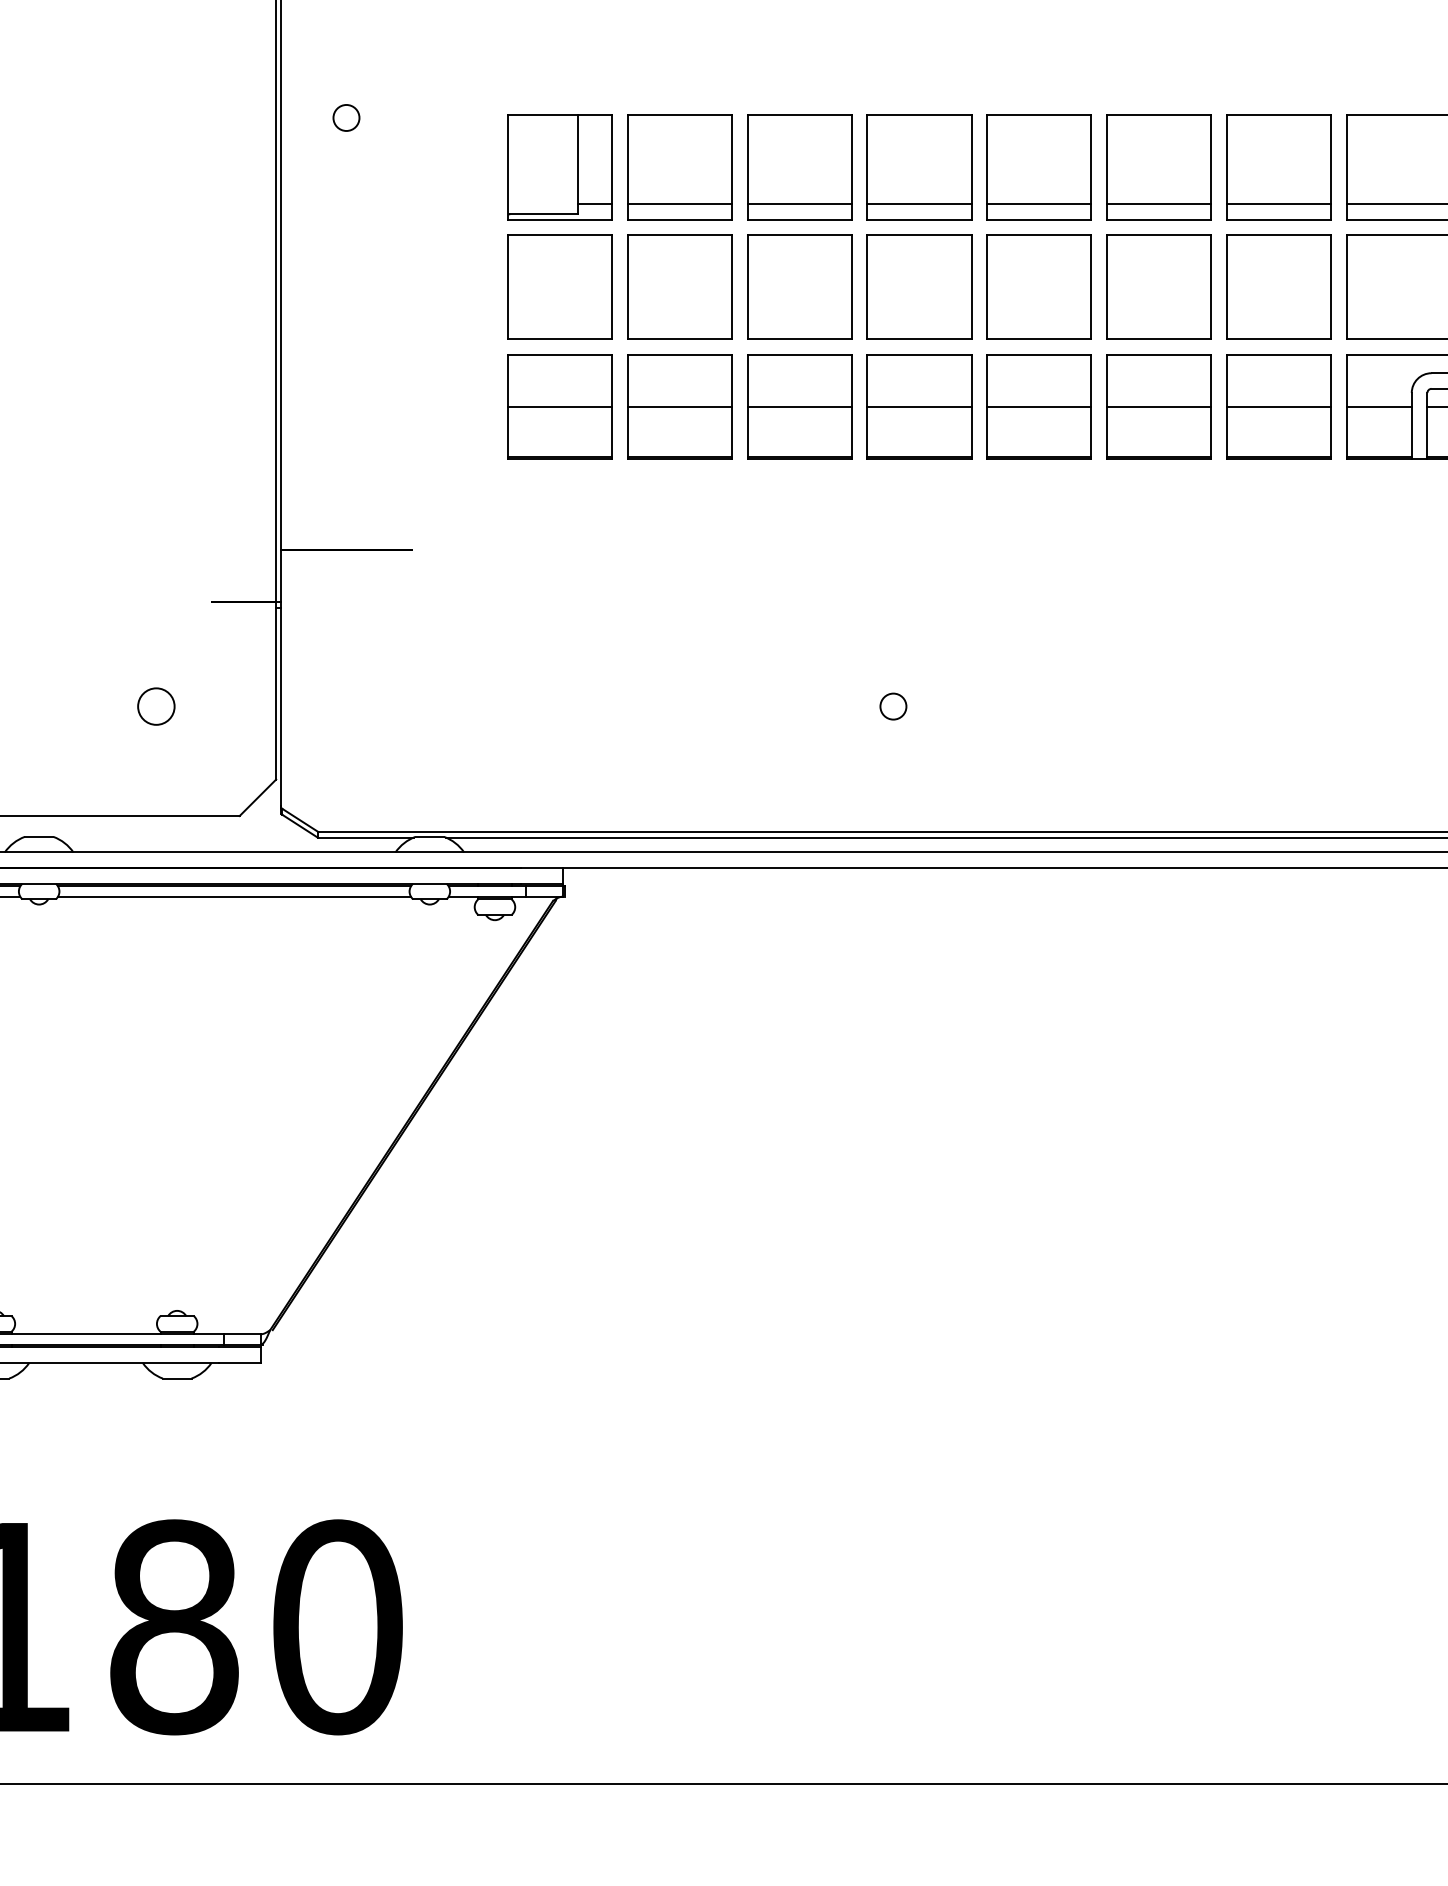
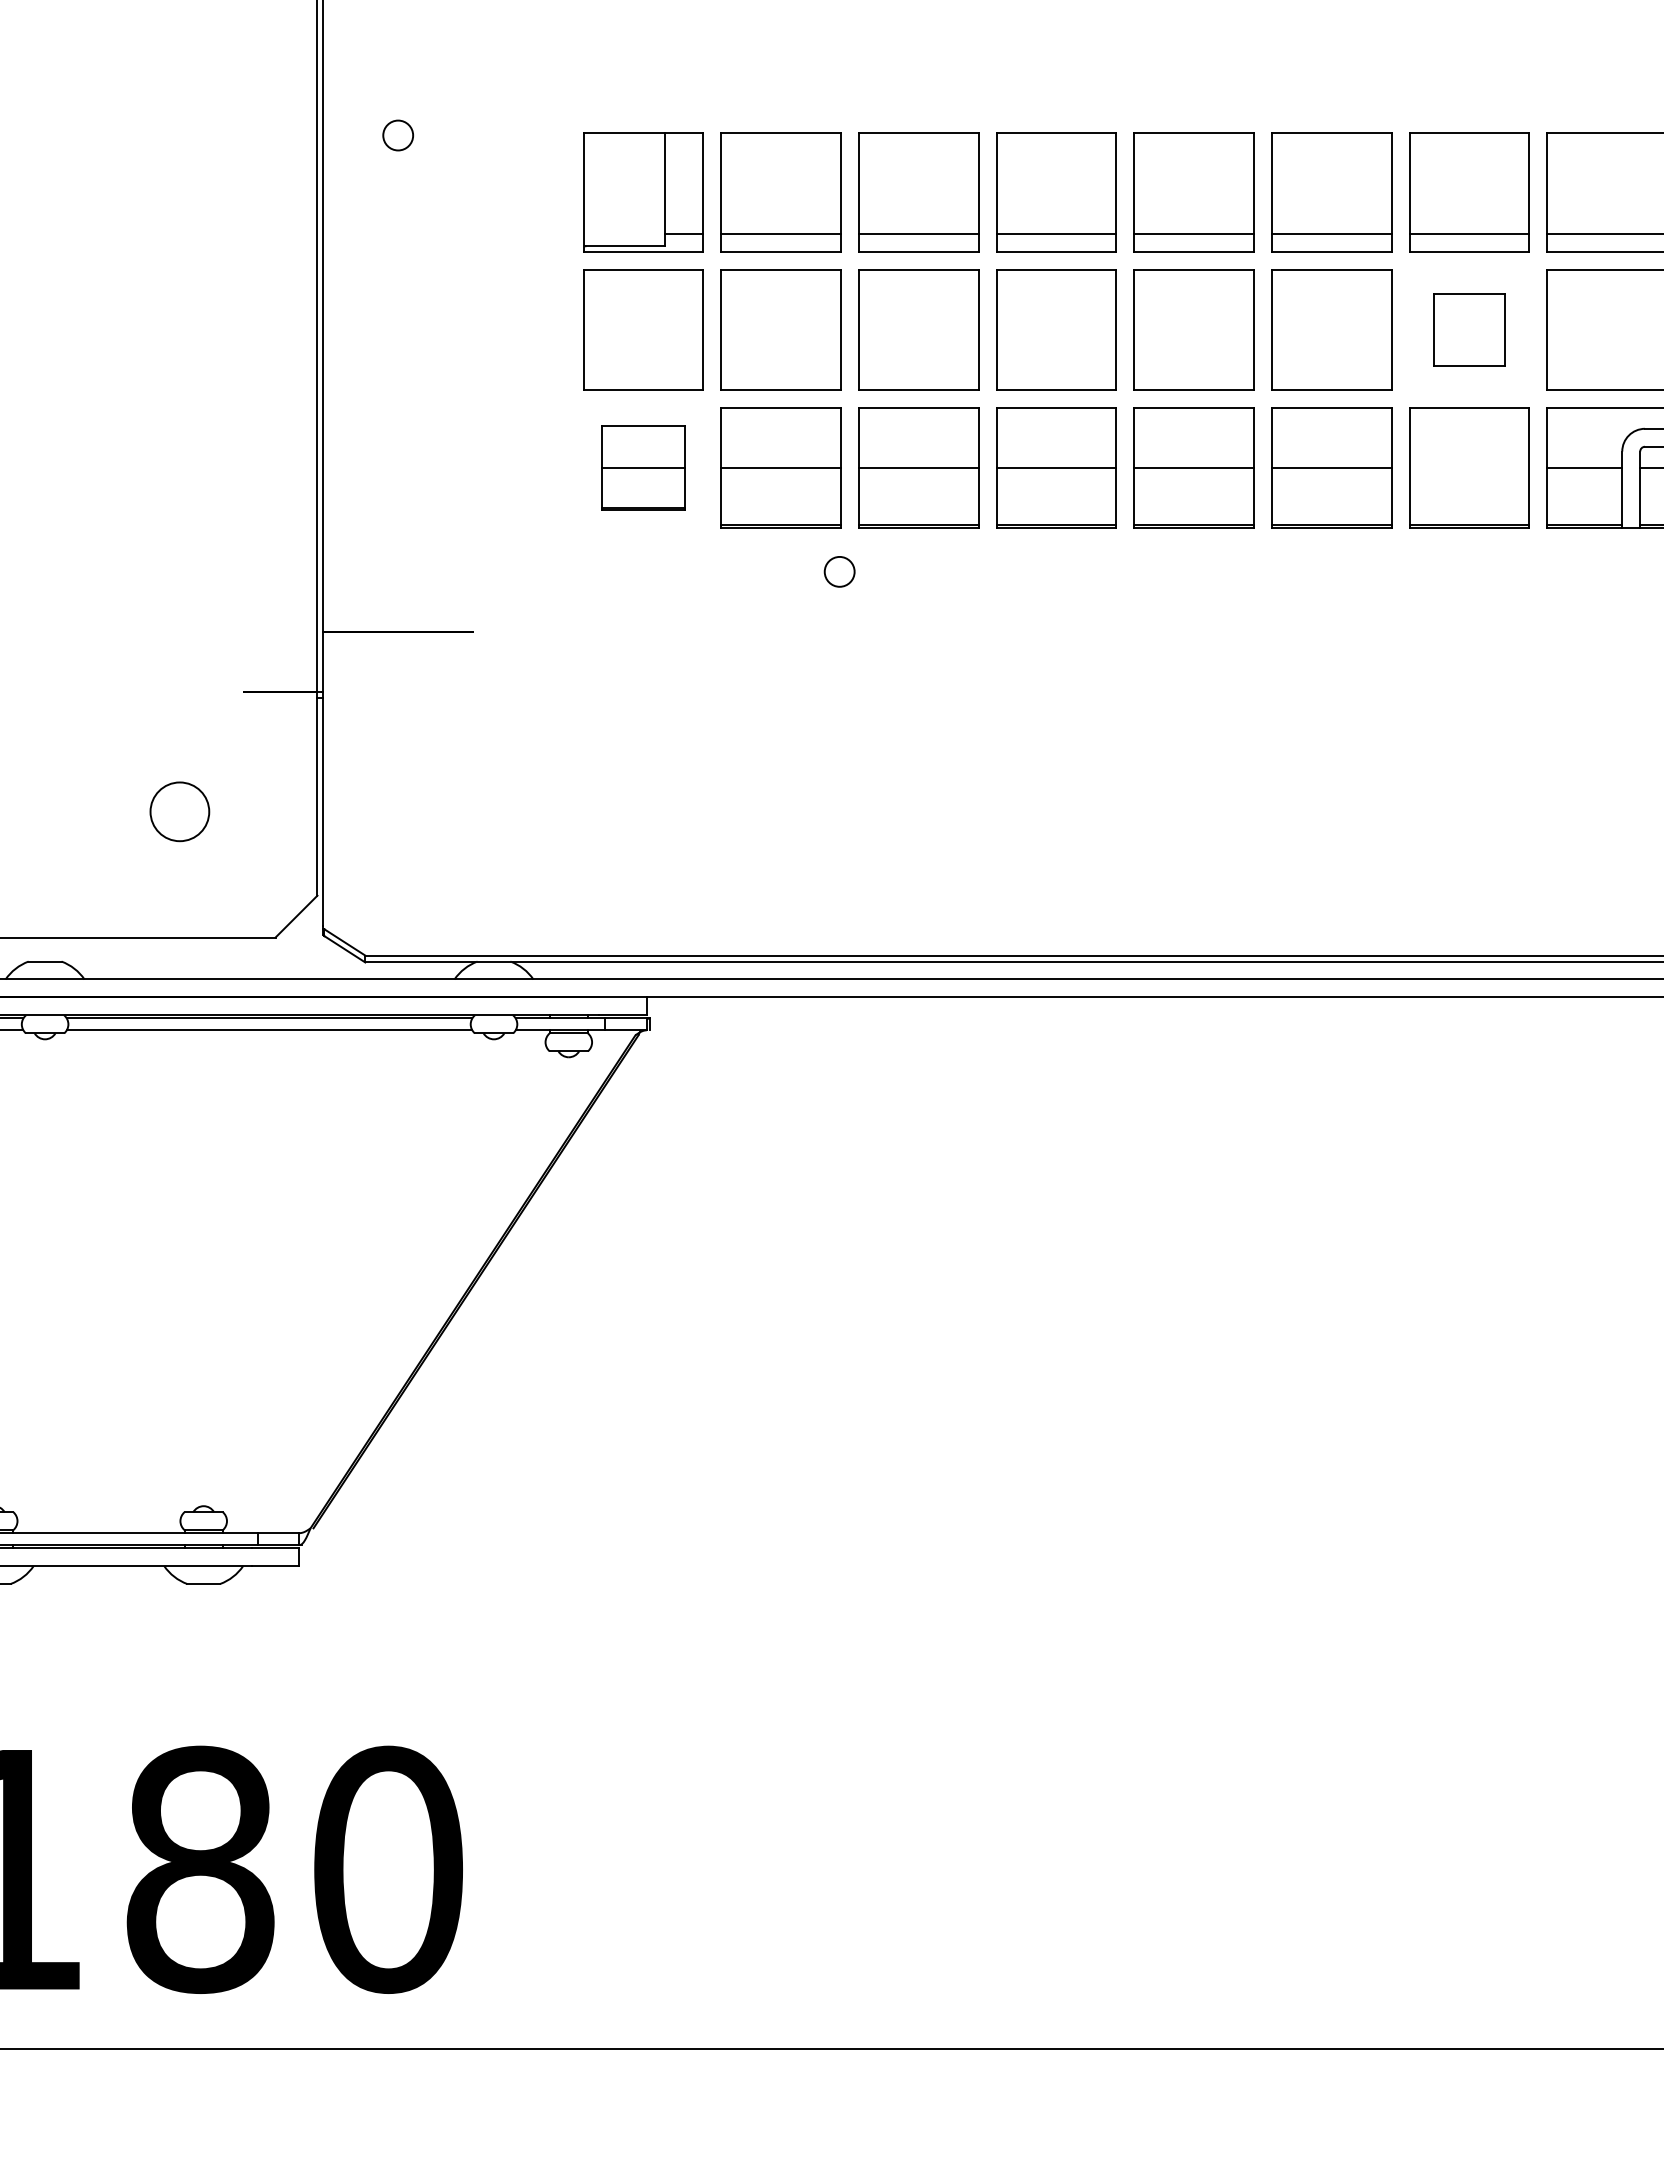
part: (1278, 286) -> (1469, 329), size x0.6
part: (559, 406) -> (643, 467), size x0.7
line: (1278, 406) -> (1469, 467), removed
circle: (156, 706) -> (179, 811), size x1.4
circle: (893, 706) -> (839, 571), moved

